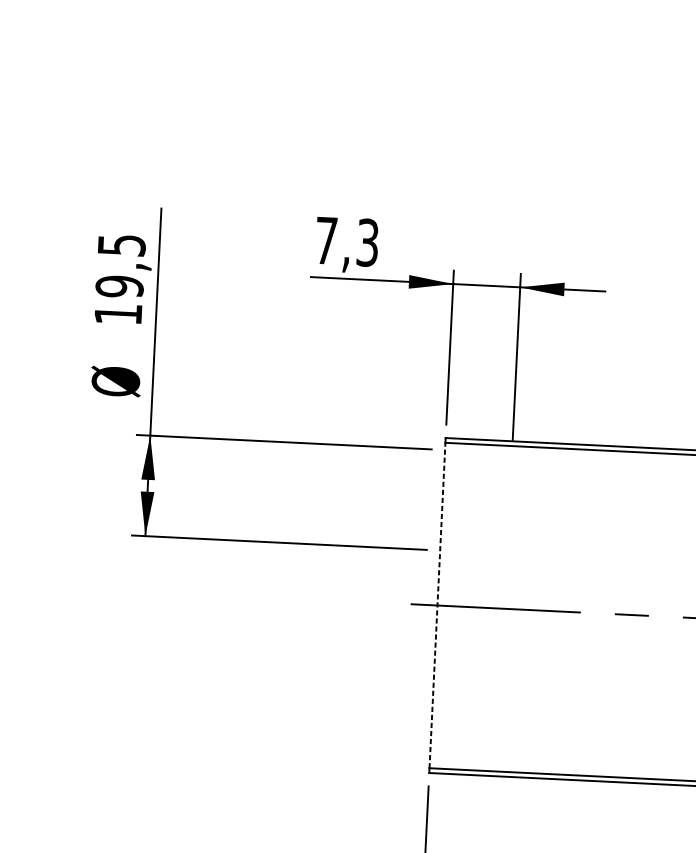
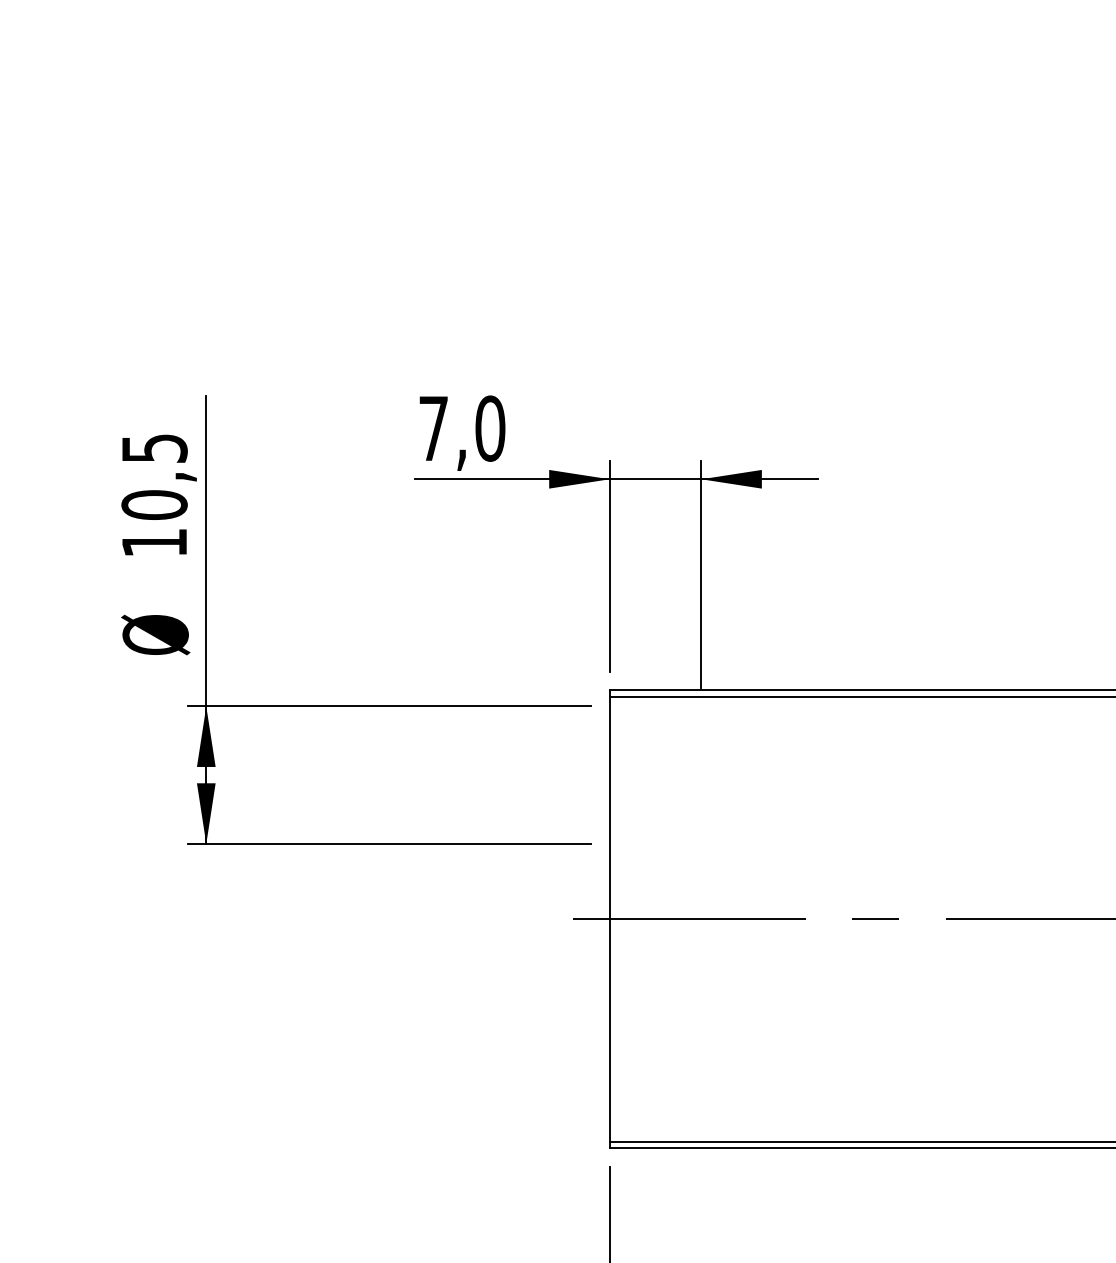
text: (367, 242) -> (490, 428), 7,3 -> 7,0
text: (119, 286) -> (154, 505), 19,5 -> 10,5
line: (437, 605) -> (609, 919), dashed -> solid

